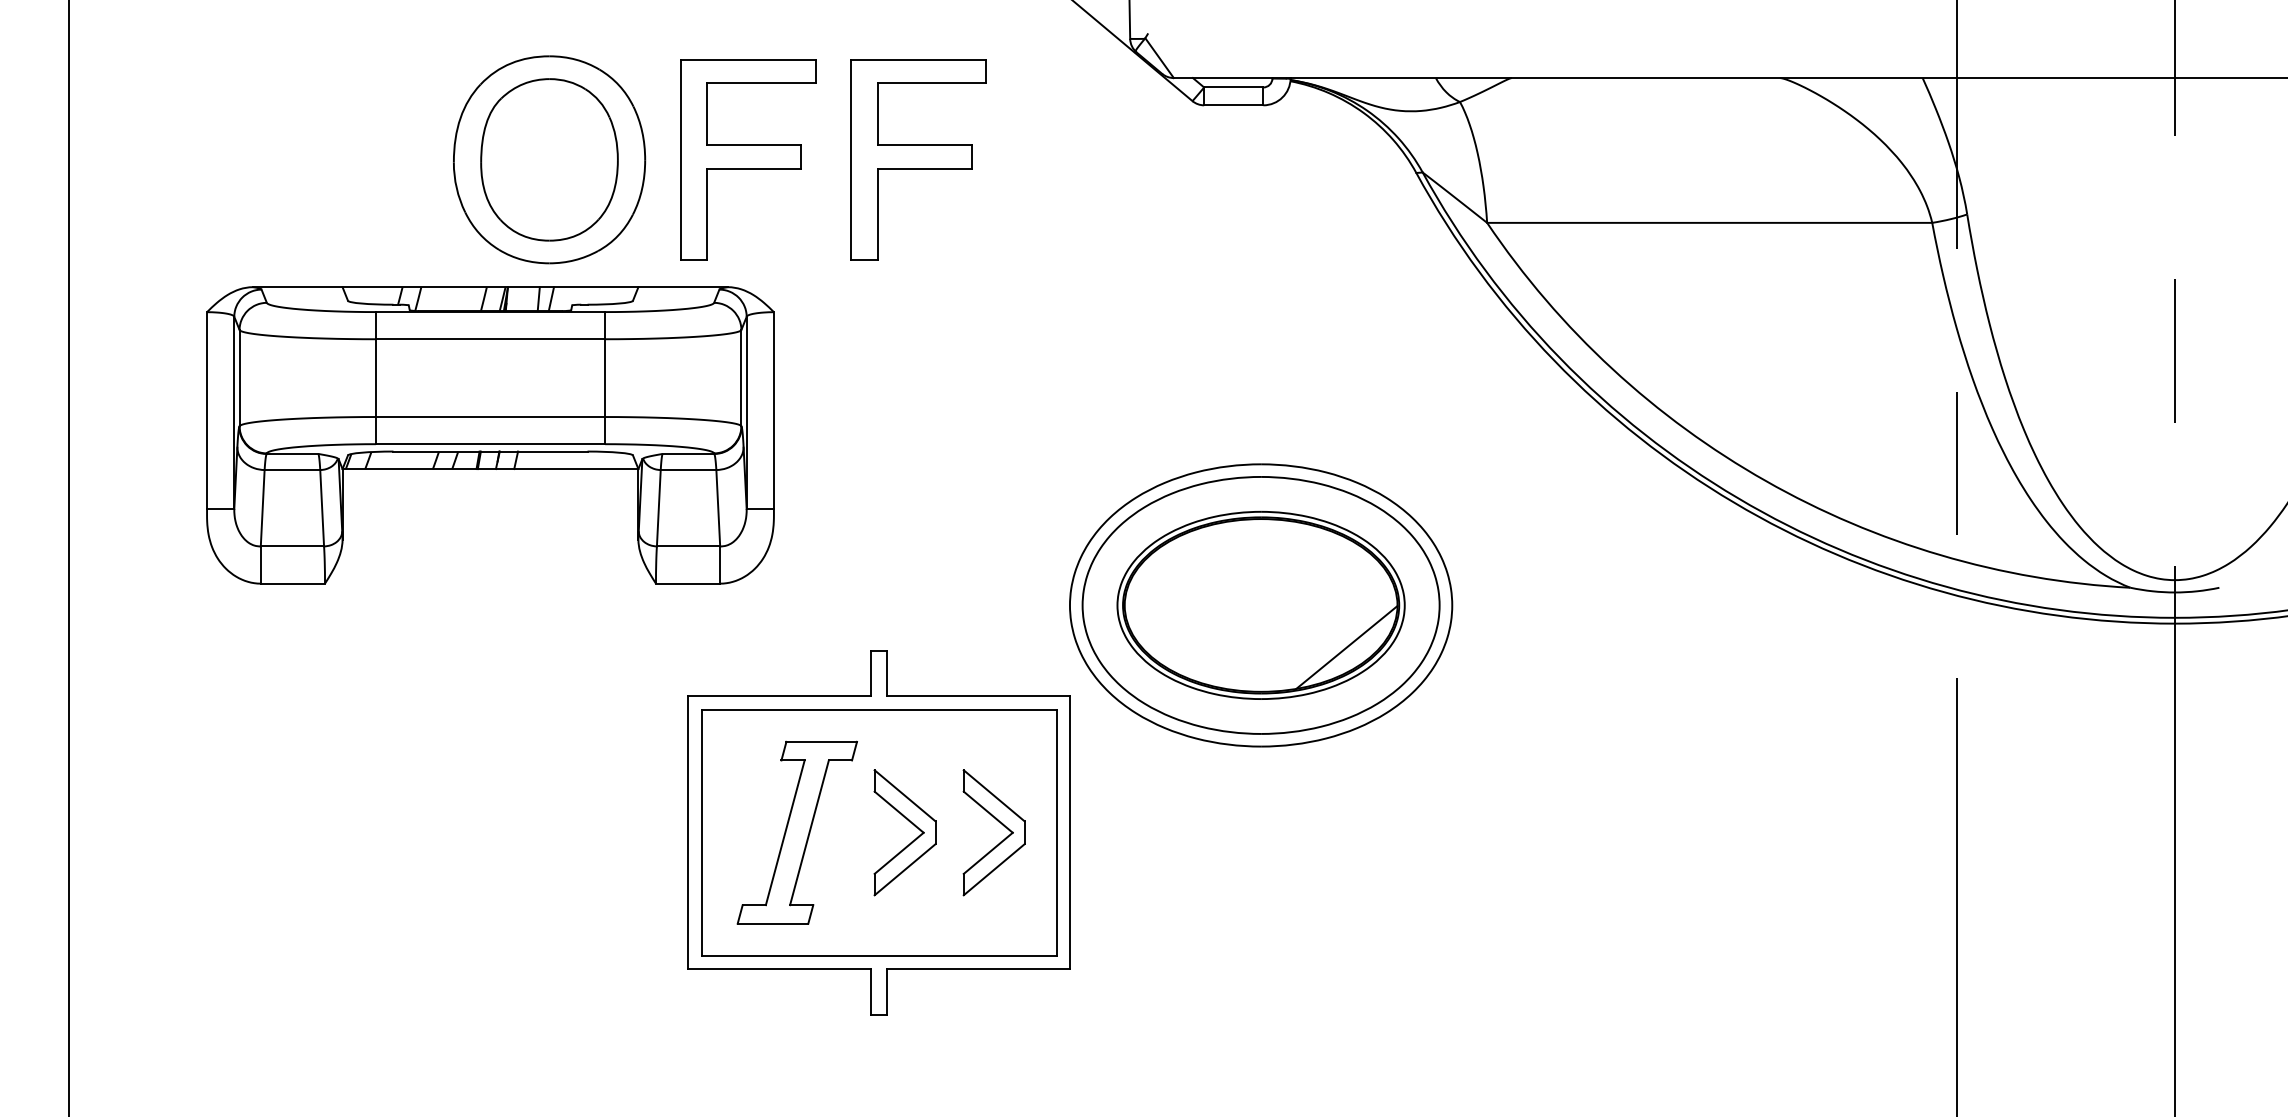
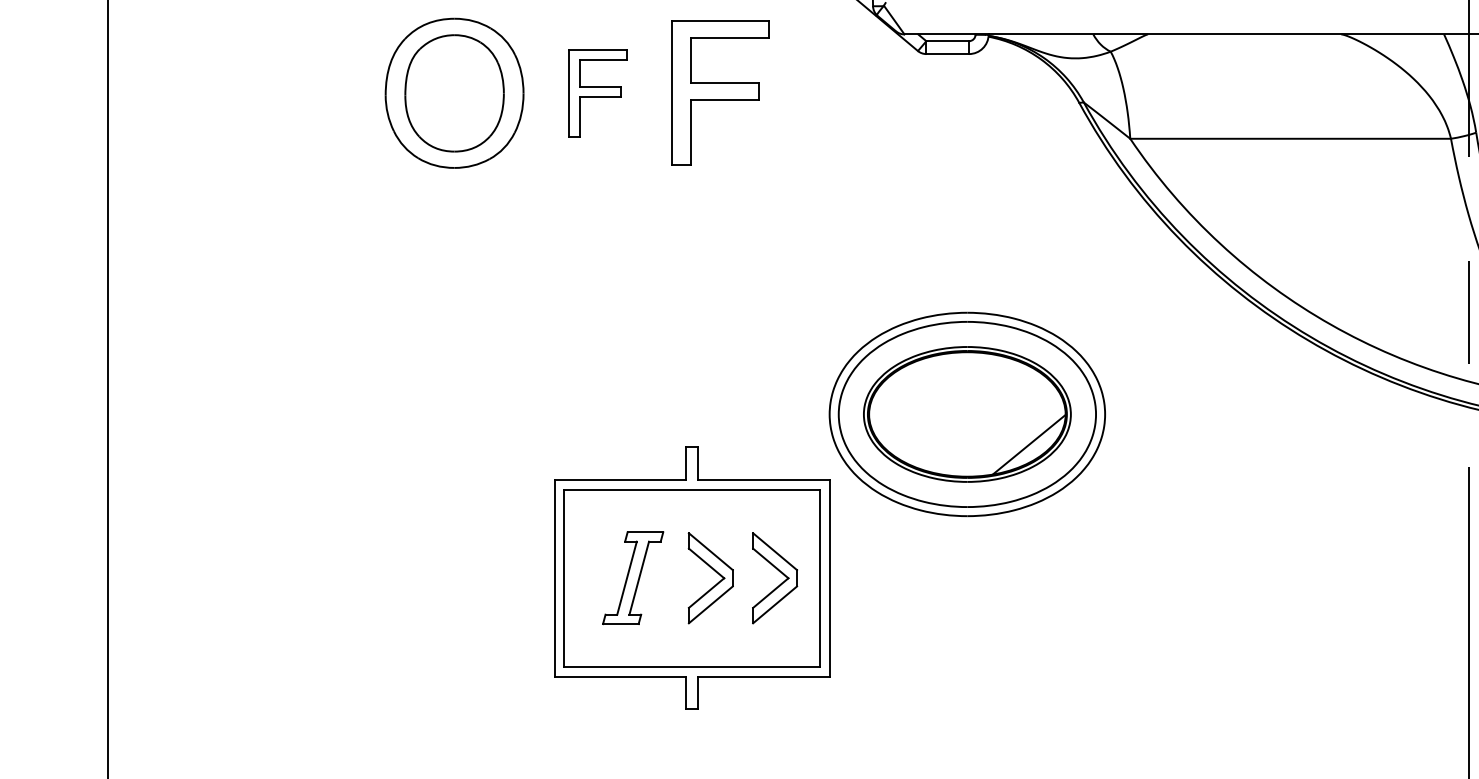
part: (748, 159) -> (598, 93), size x0.6
part: (490, 435) -> (412, 292), removed
part: (796, 832) -> (632, 578), size x0.7

